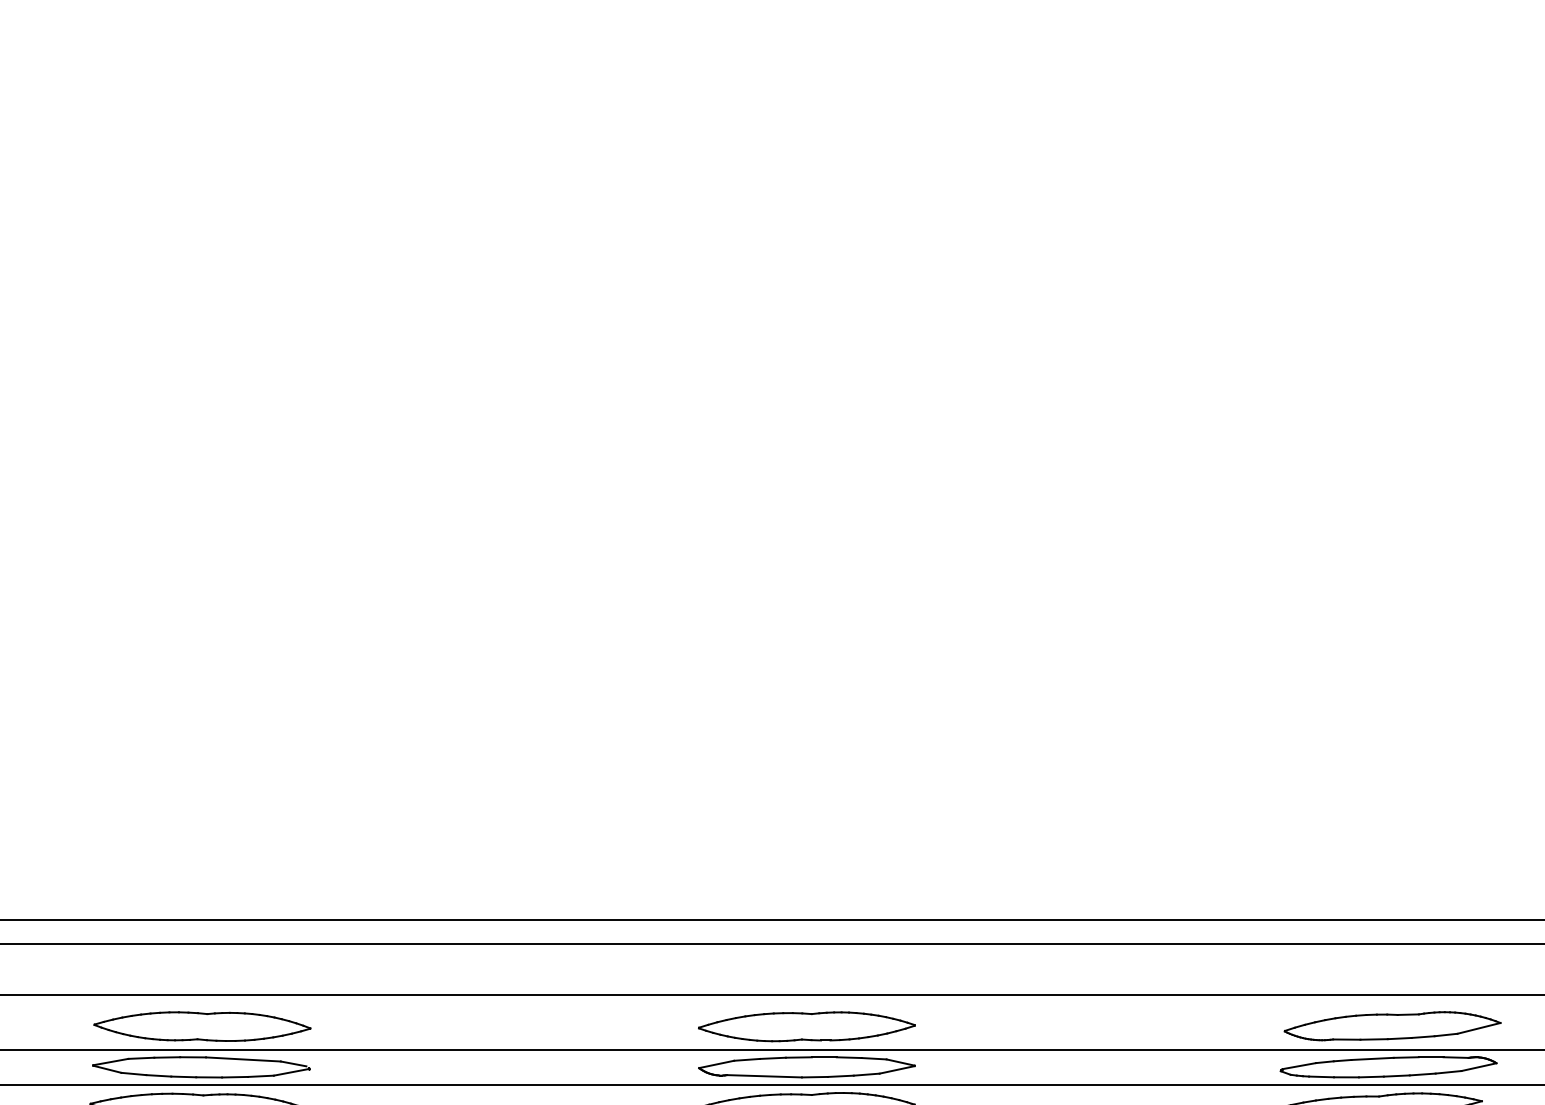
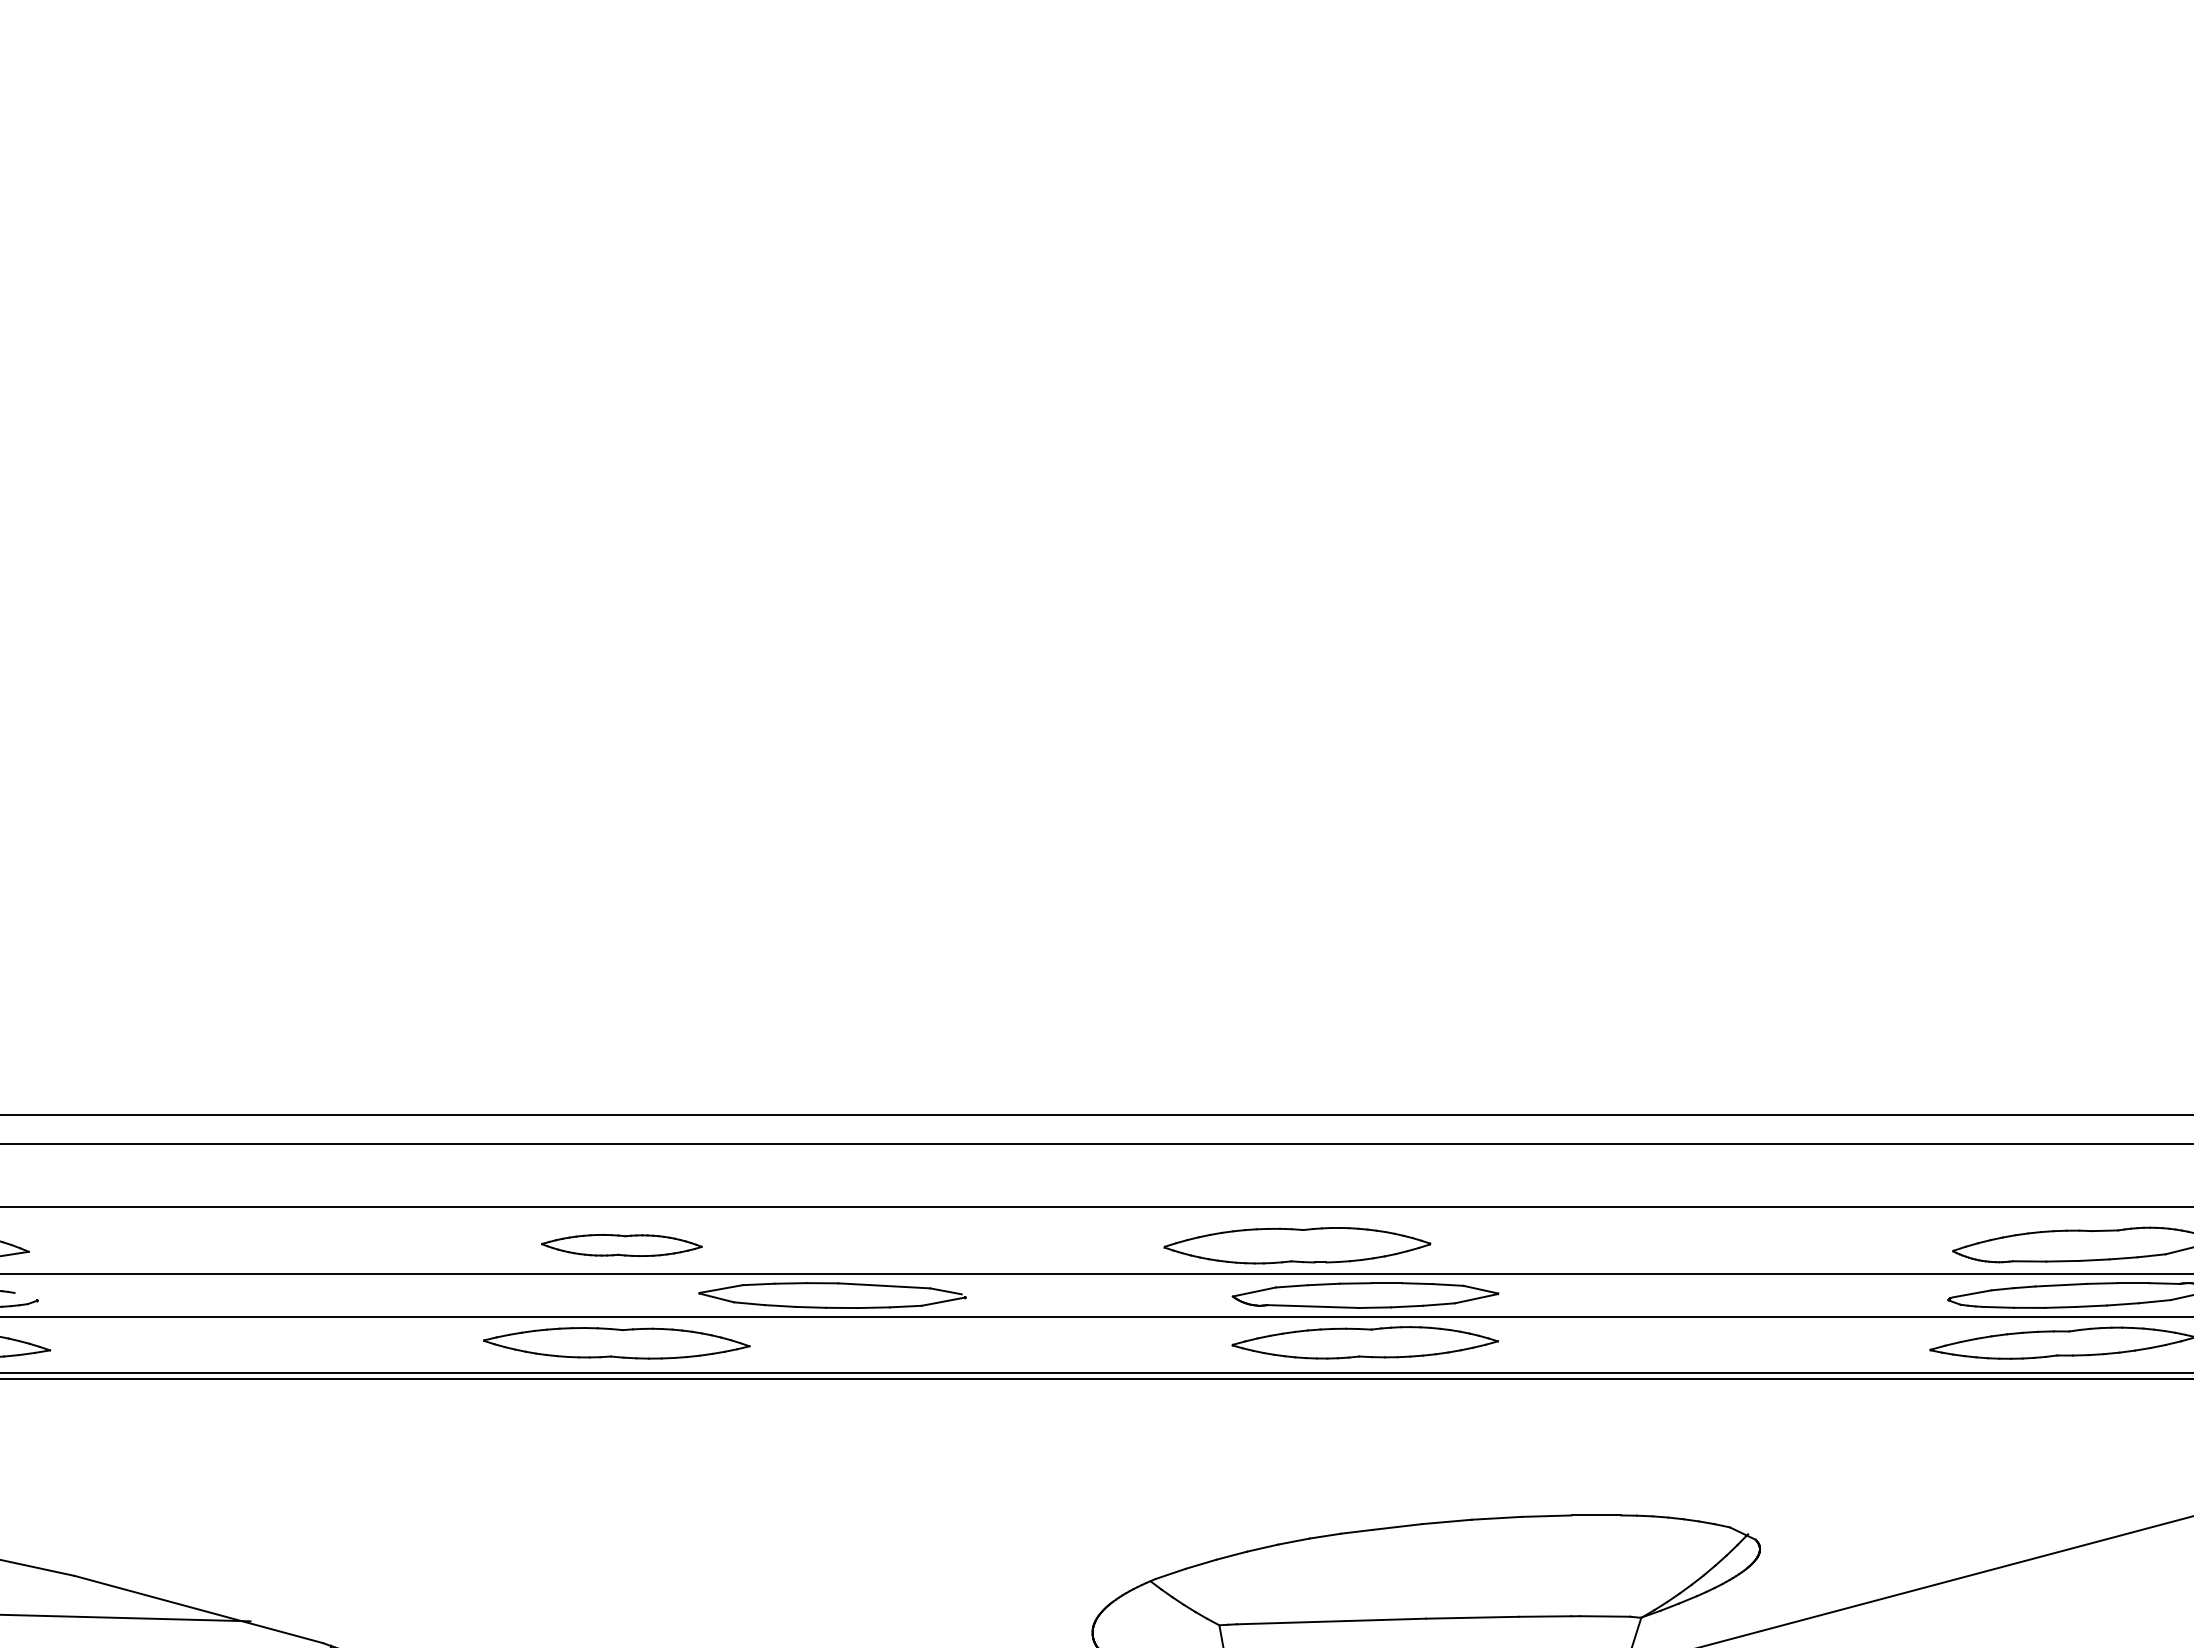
part: (202, 1026) -> (621, 1245), size x0.6
part: (806, 1026) -> (1297, 1245), moved
part: (201, 1058) -> (832, 1284), moved

